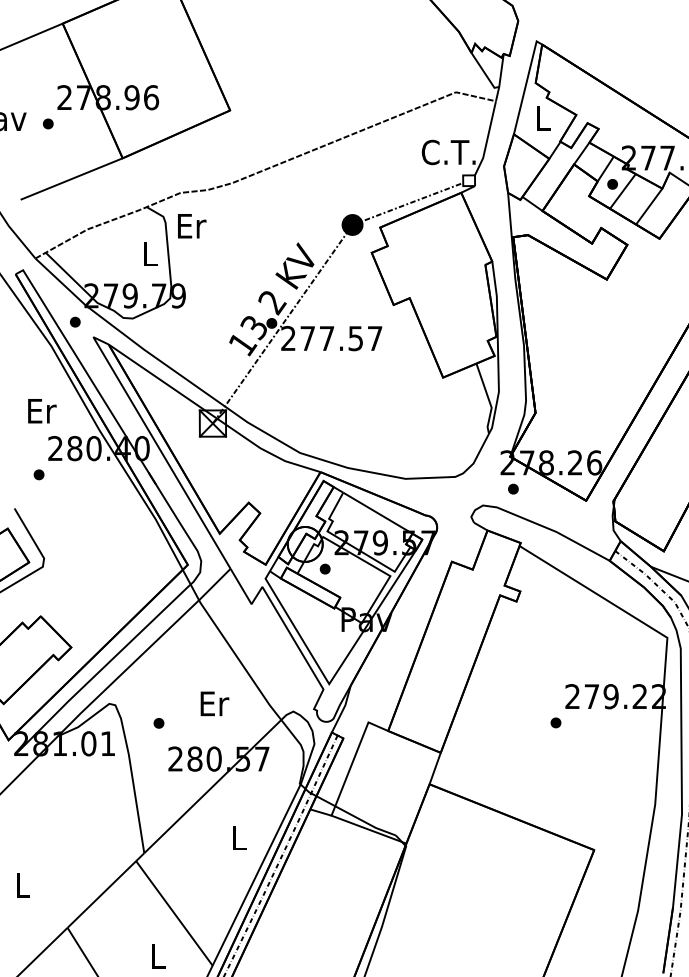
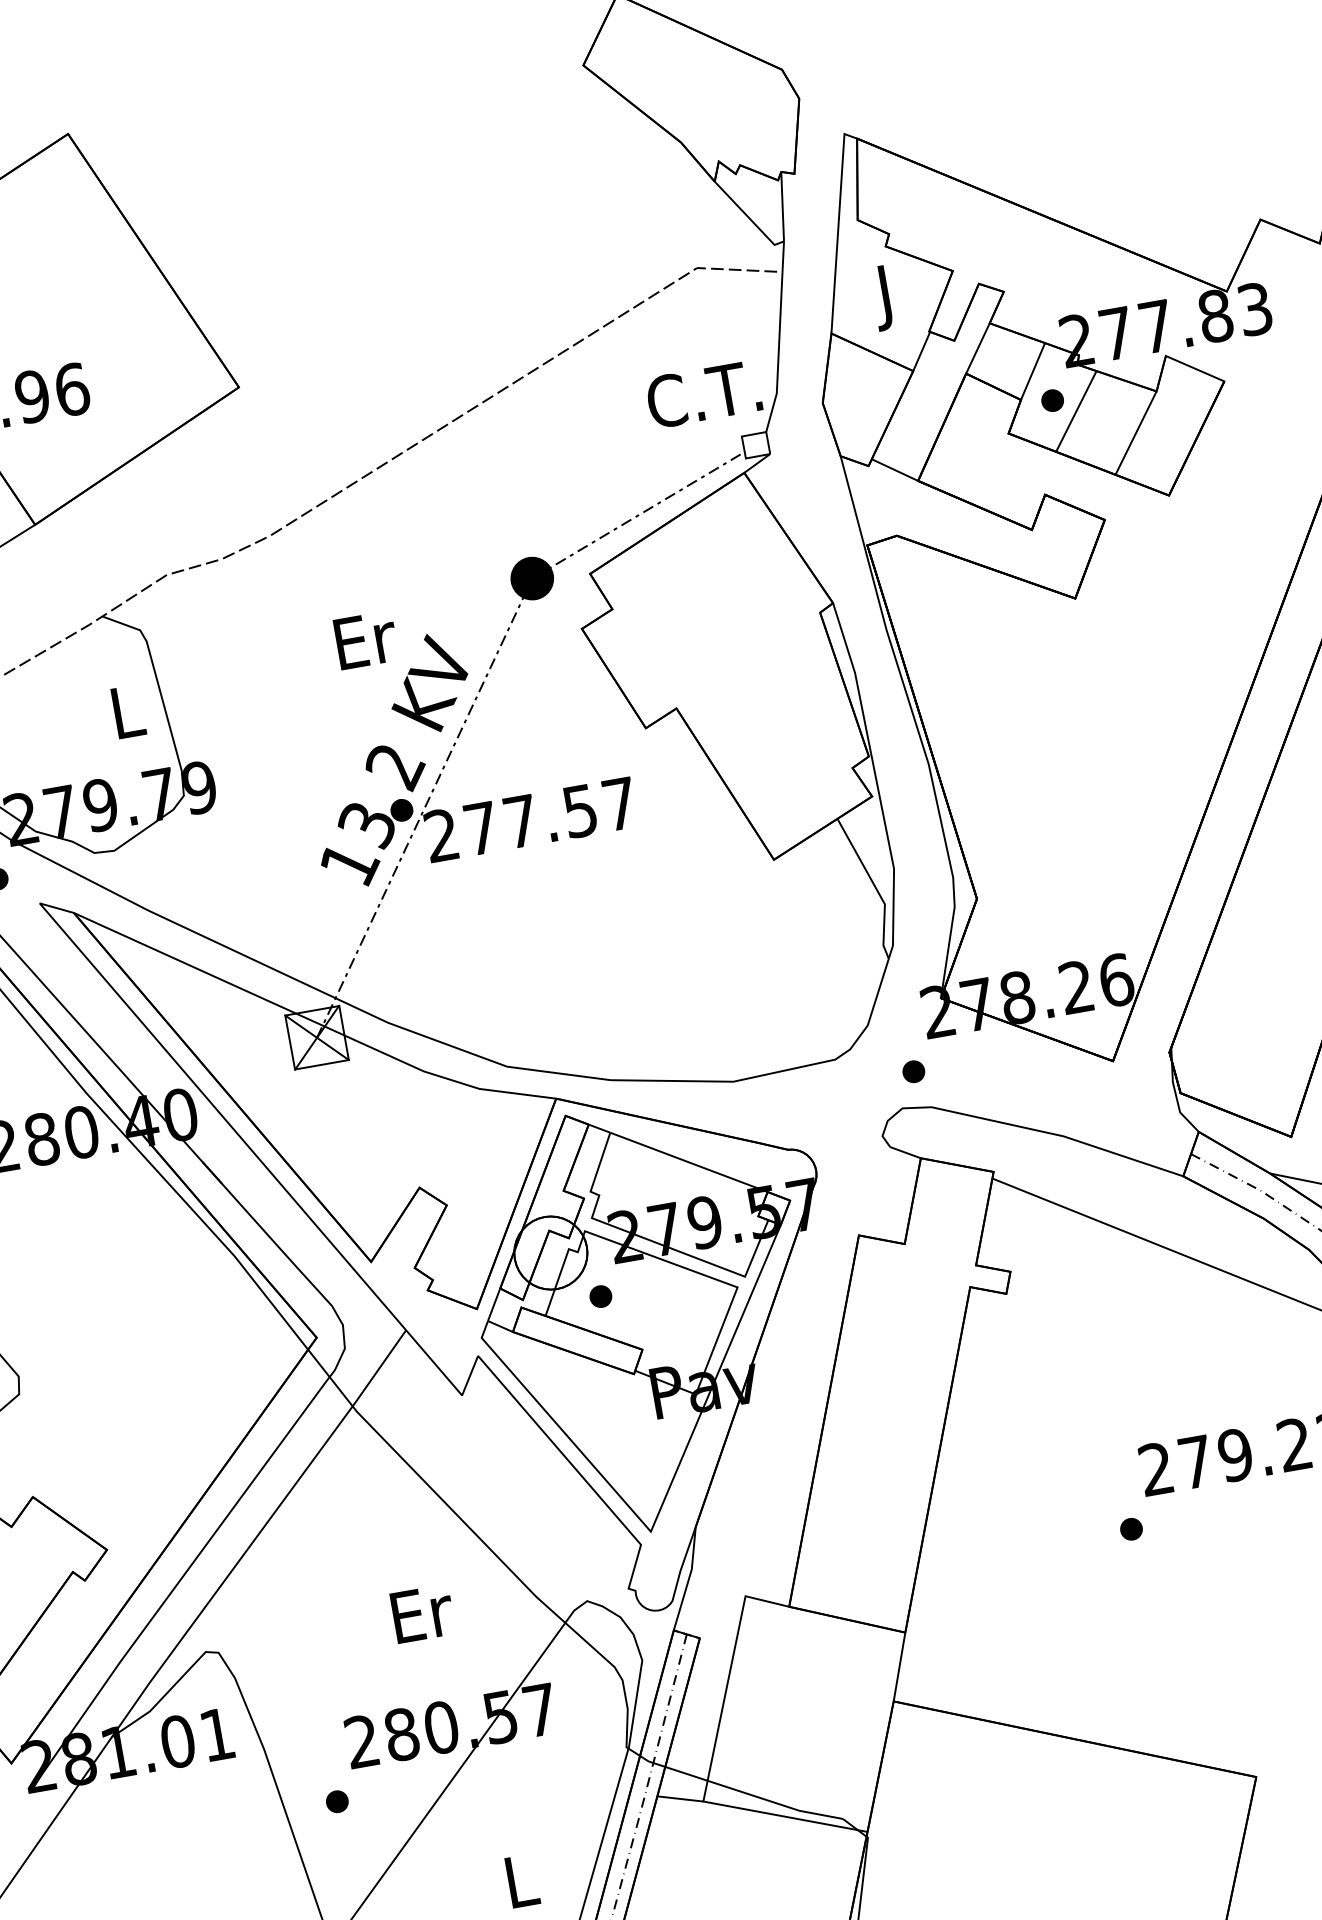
text: (543, 121) -> (887, 296), L -> J
text: (192, 226) -> (367, 640), moved
part: (513, 488) -> (913, 1070), moved
part: (158, 723) -> (336, 1802), moved

